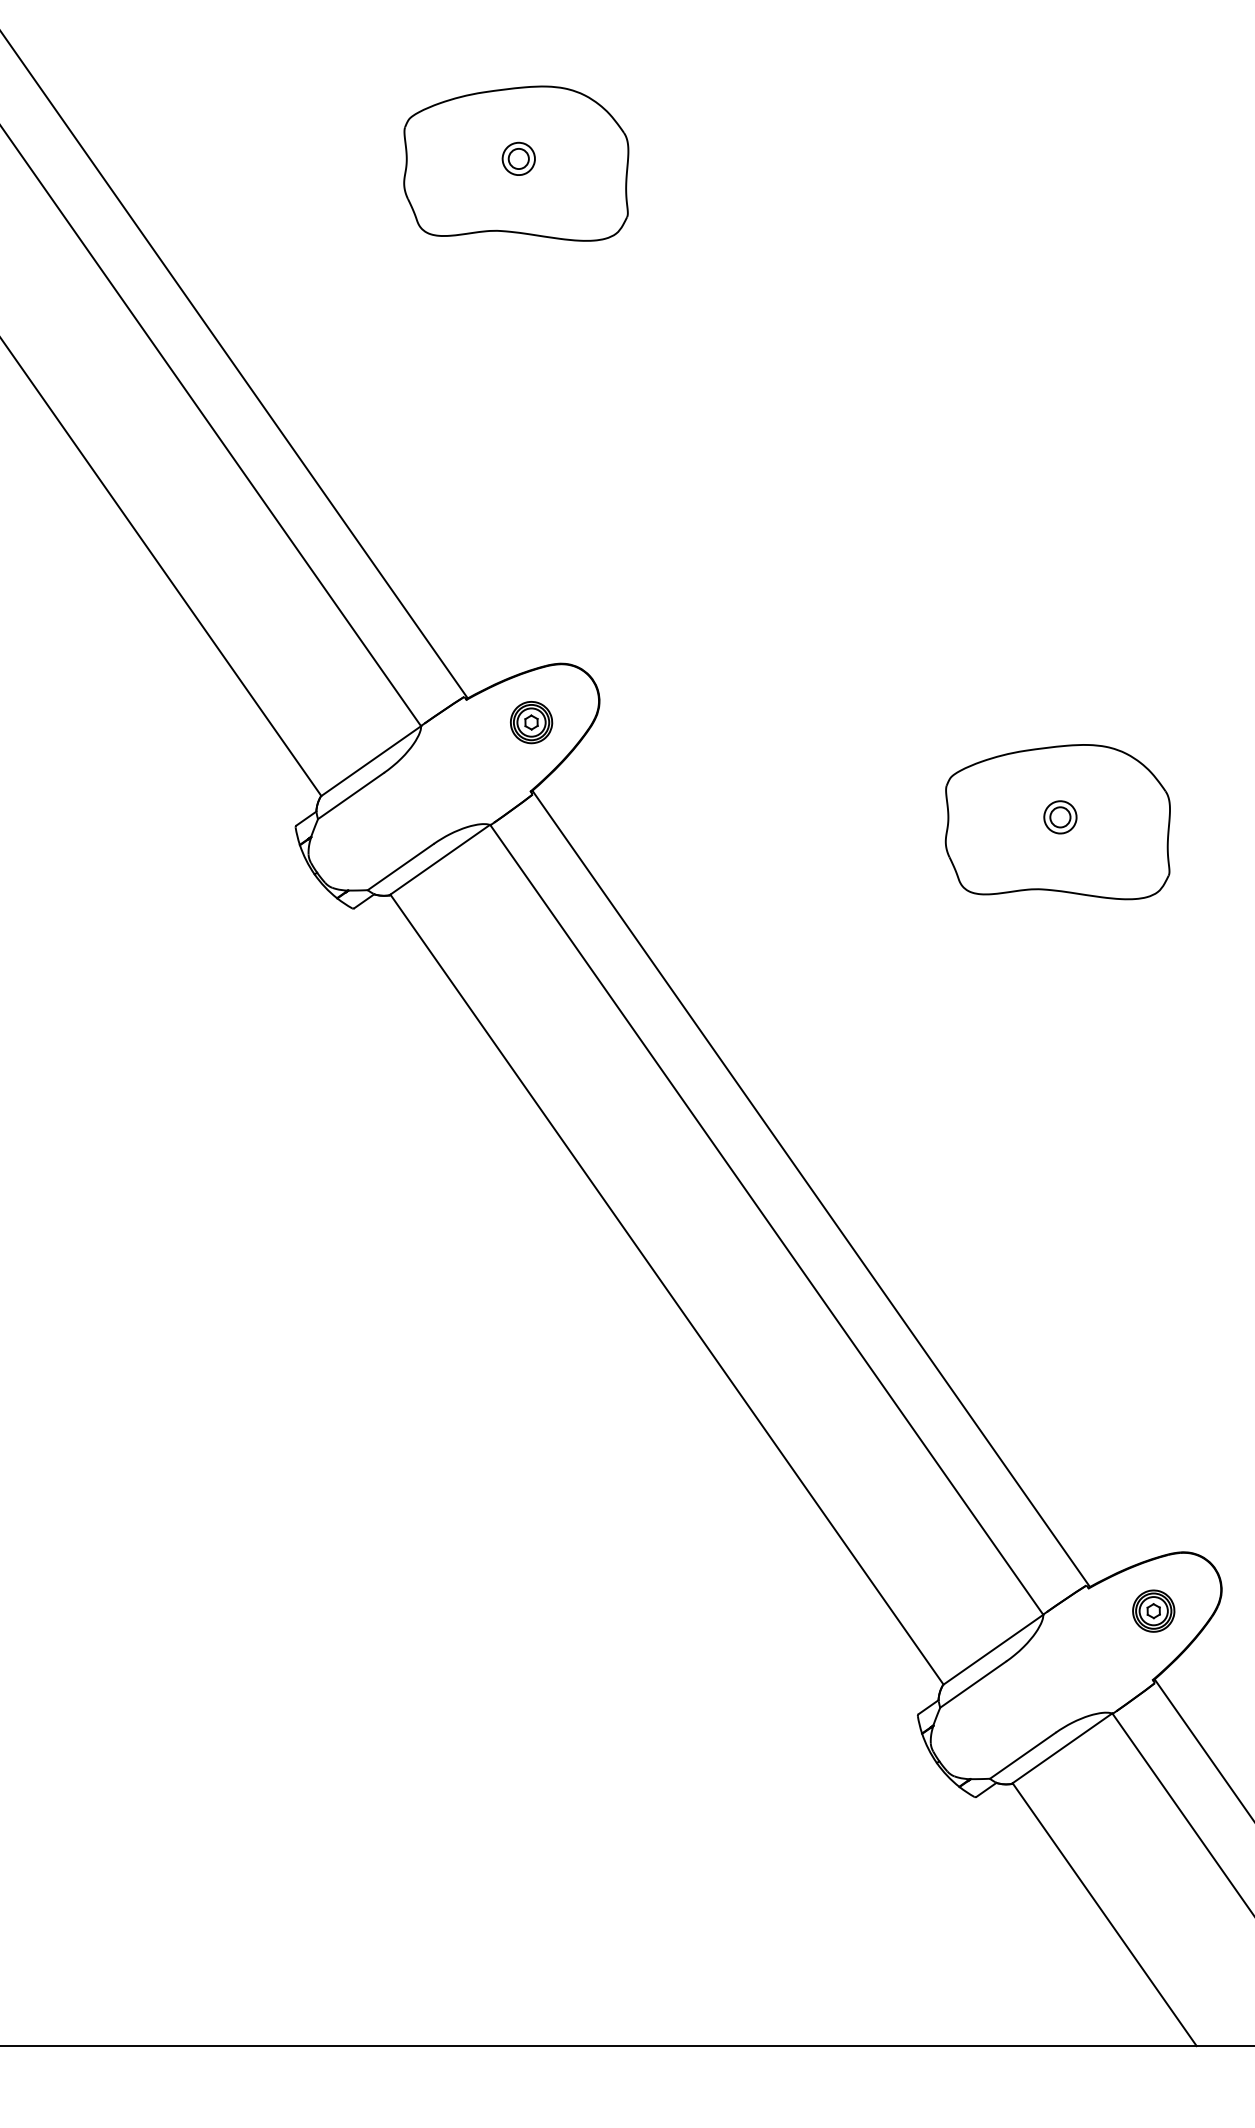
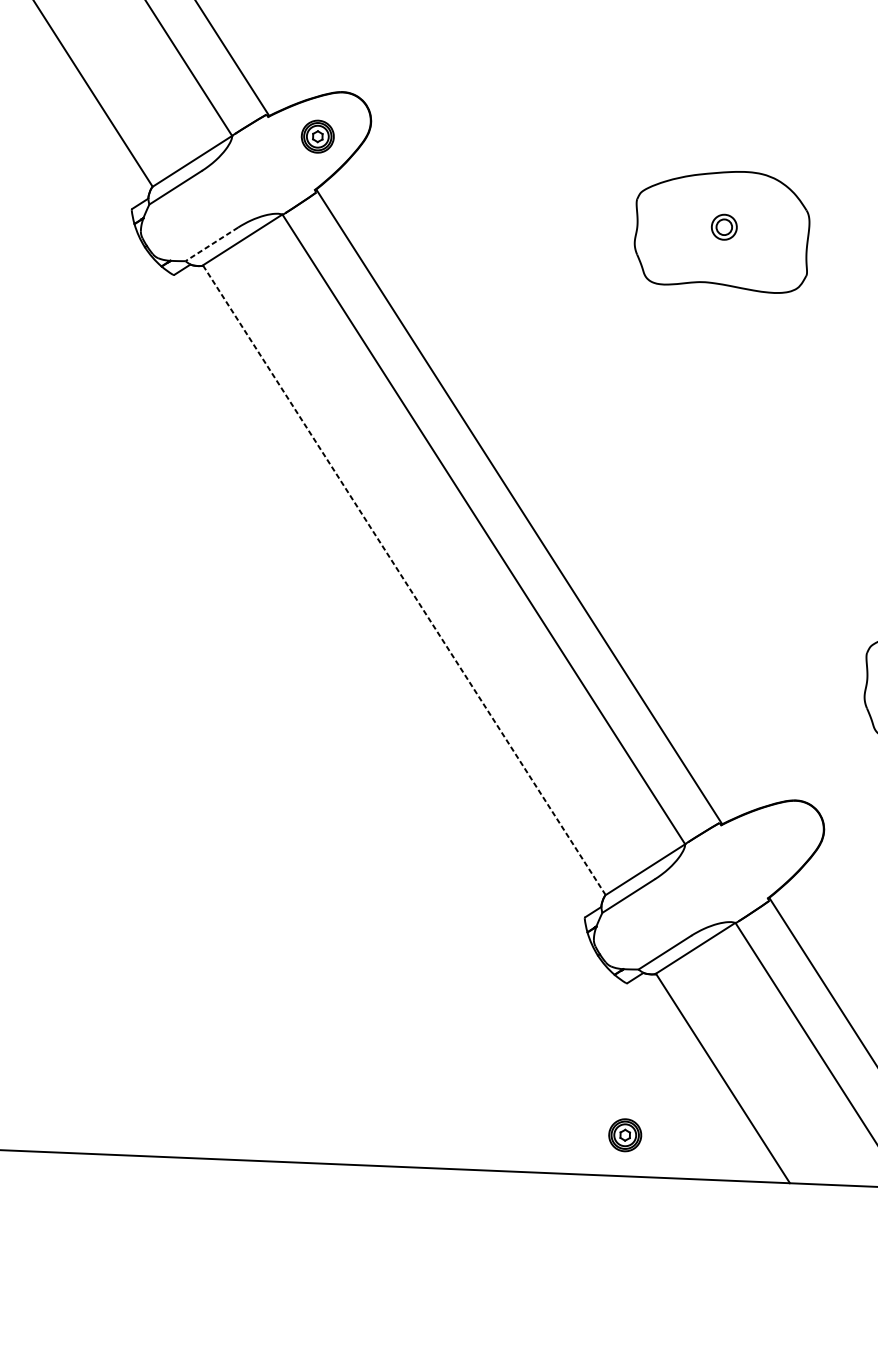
line: (400, 867) -> (211, 244), solid -> dashed
line: (666, 1289) -> (403, 580), solid -> dashed
part: (1153, 1610) -> (625, 1134), moved

